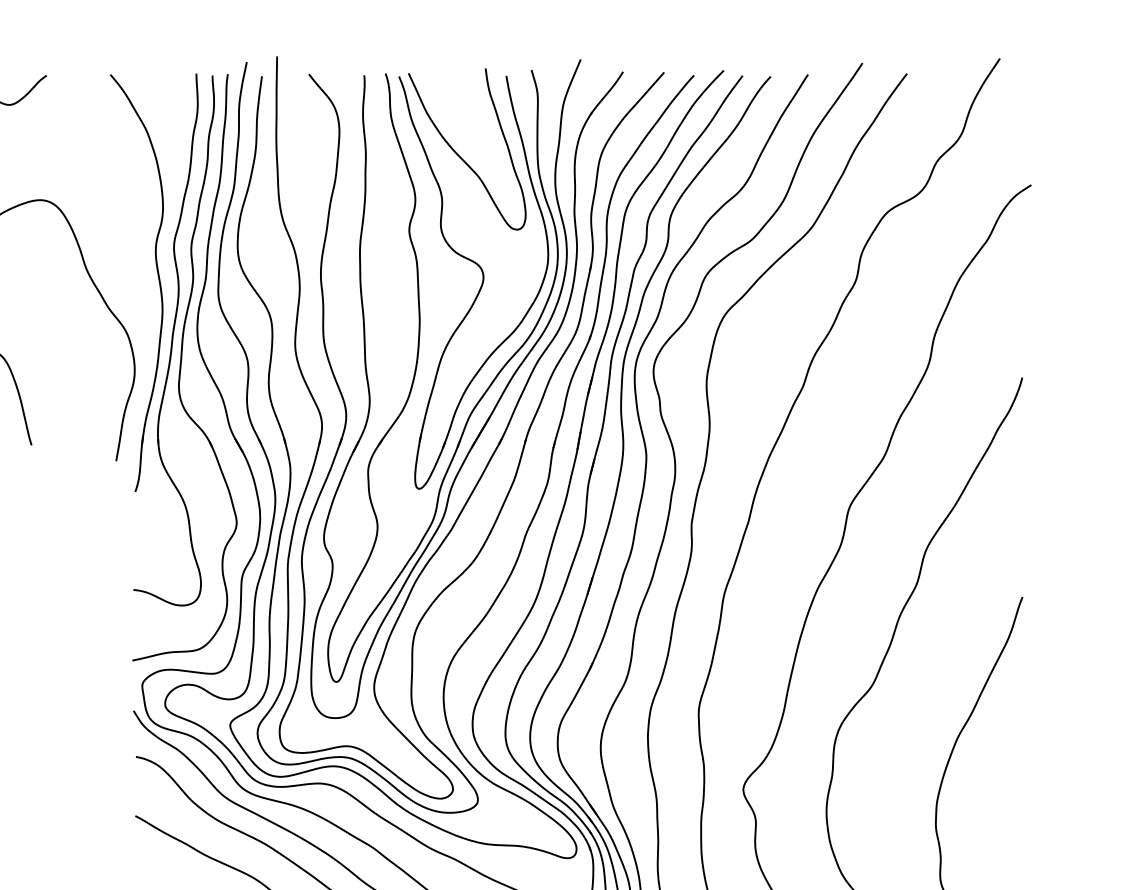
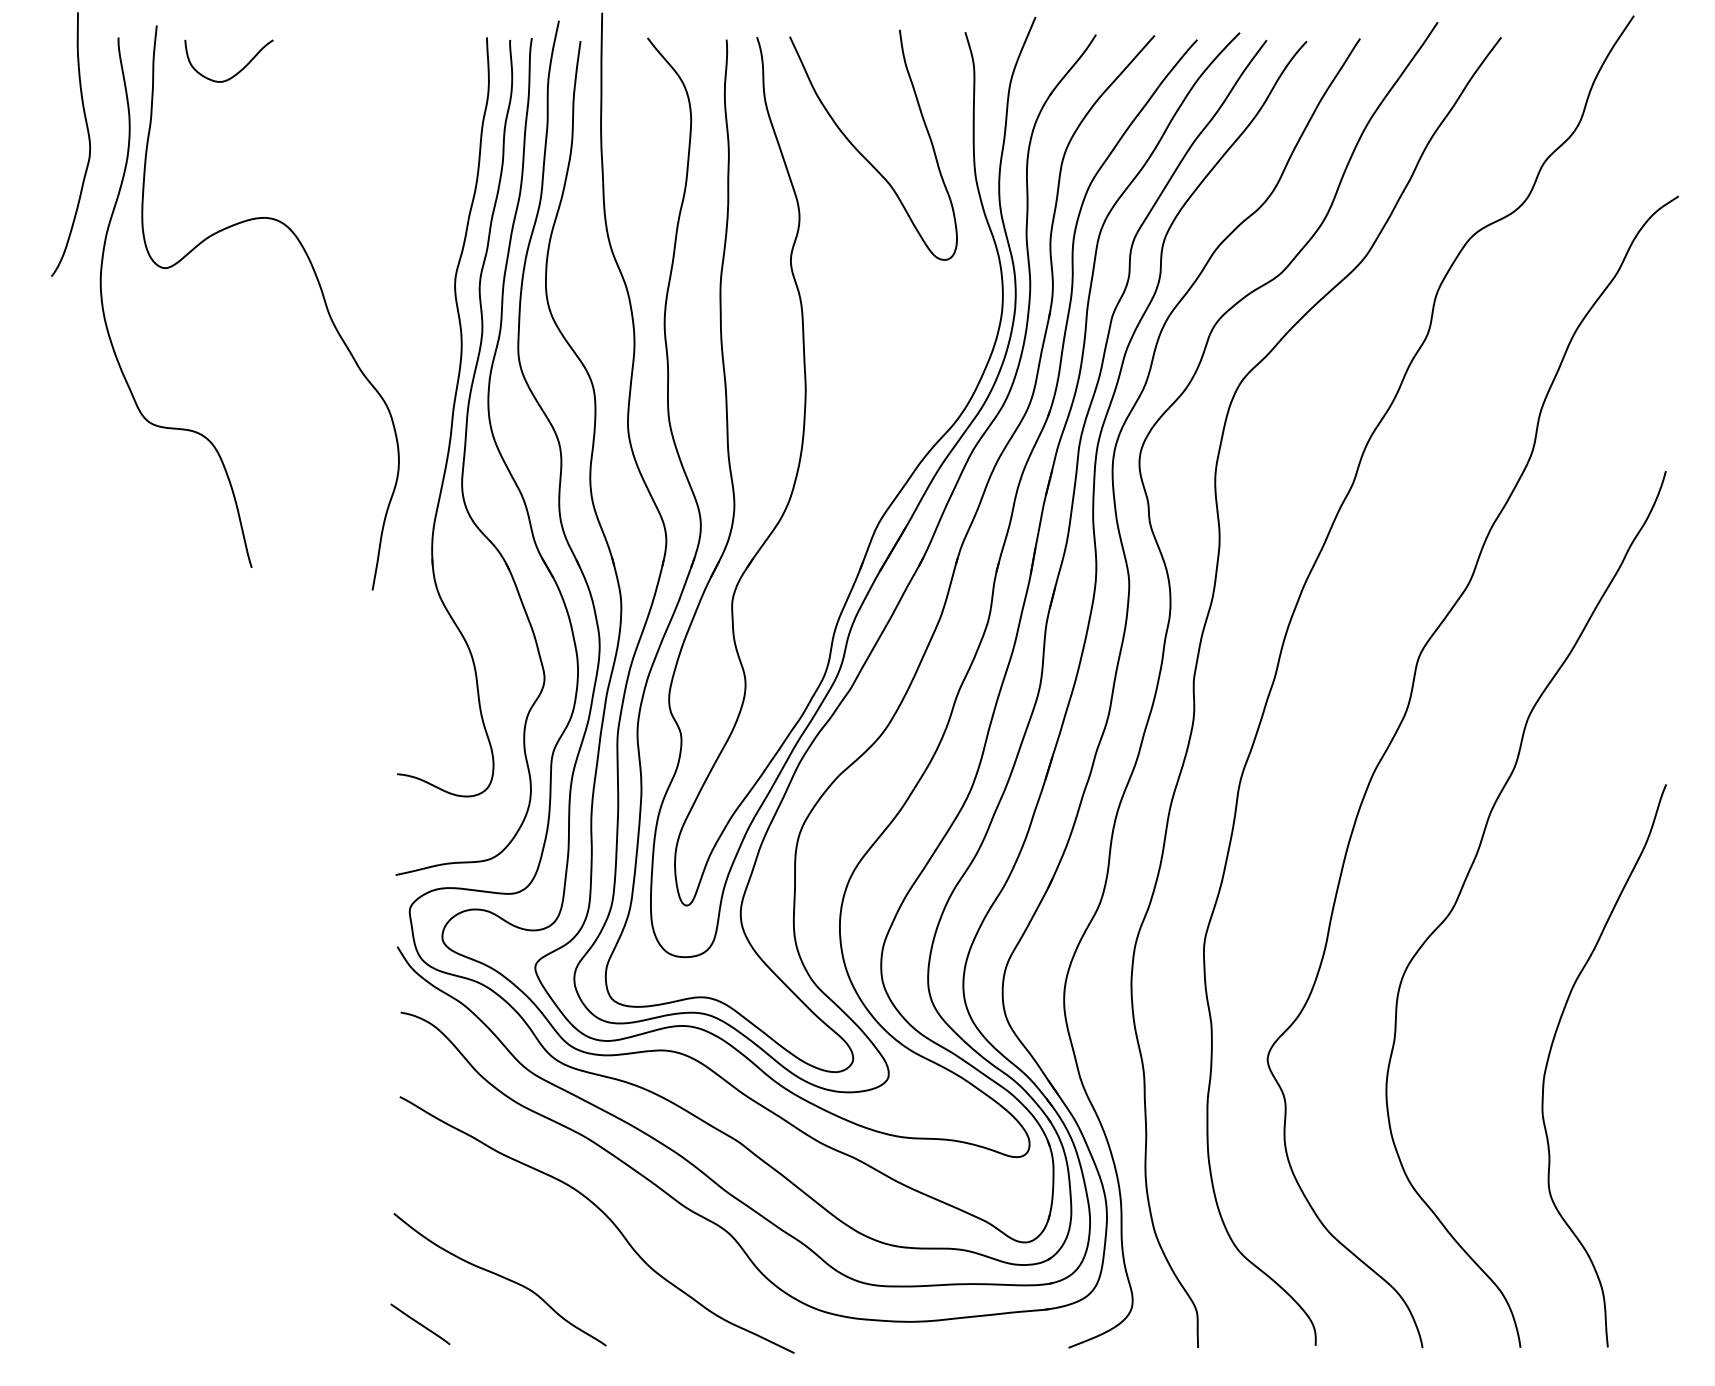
part: (158, 277) -> (432, 328), removed
part: (480, 286) -> (892, 341), removed

